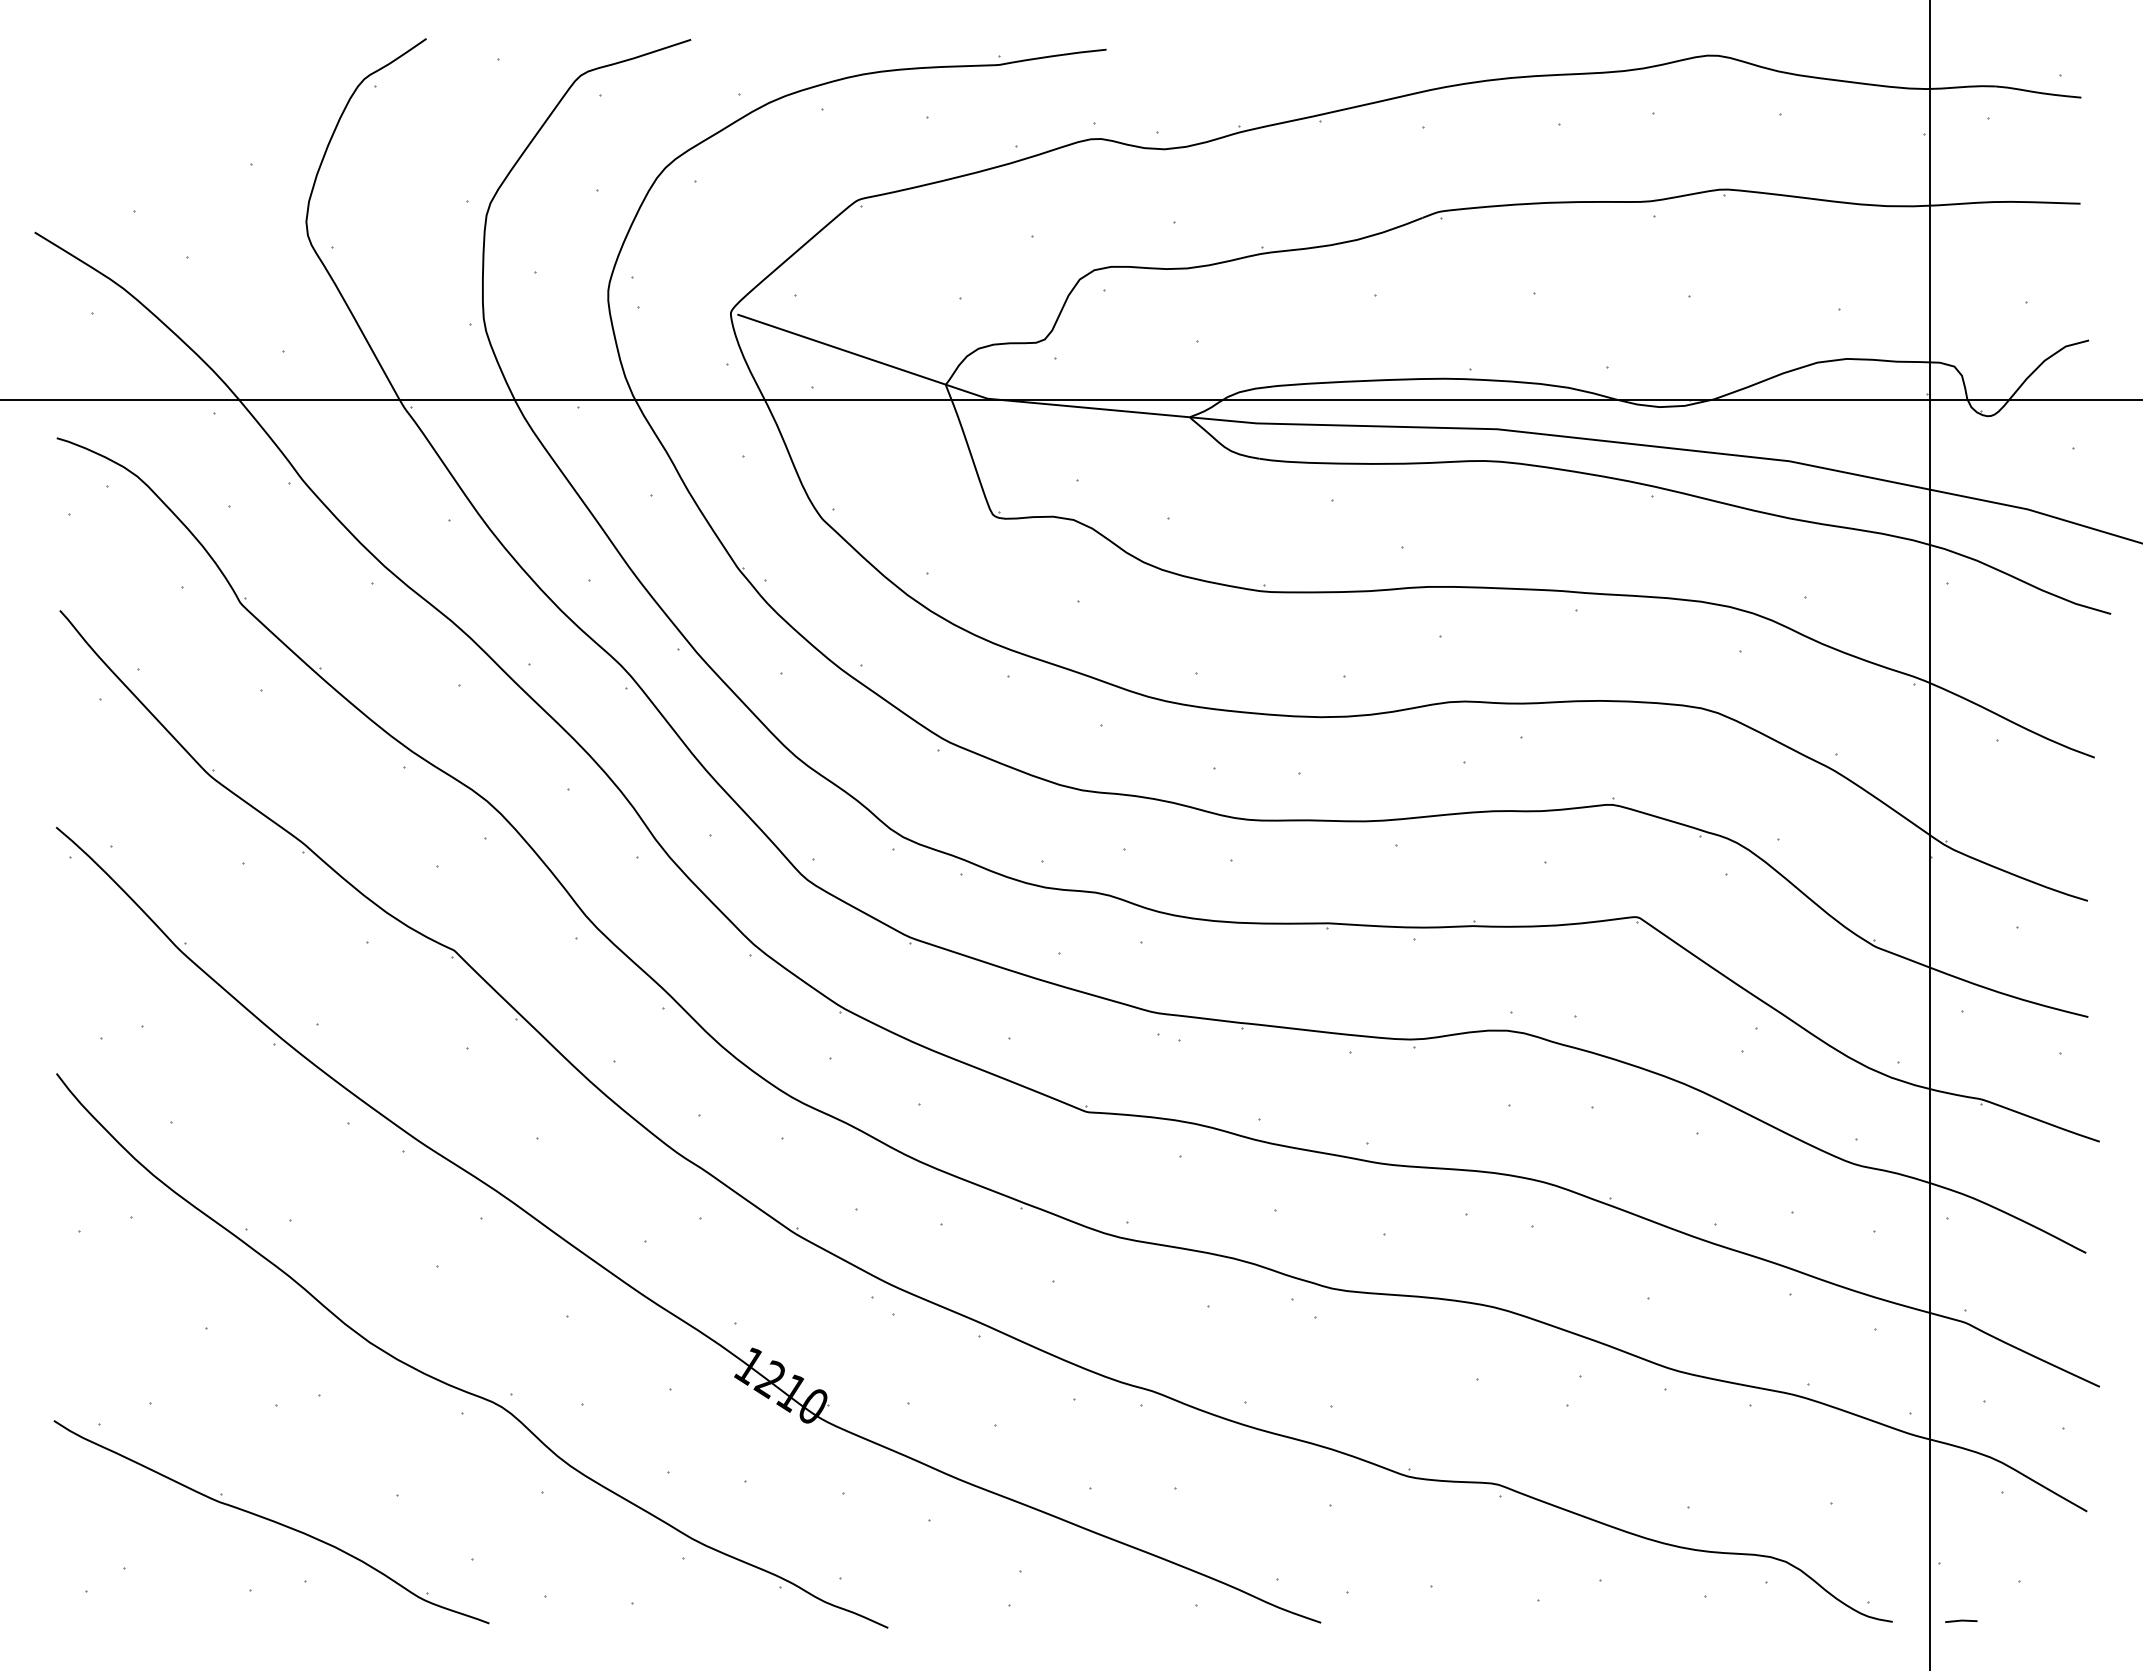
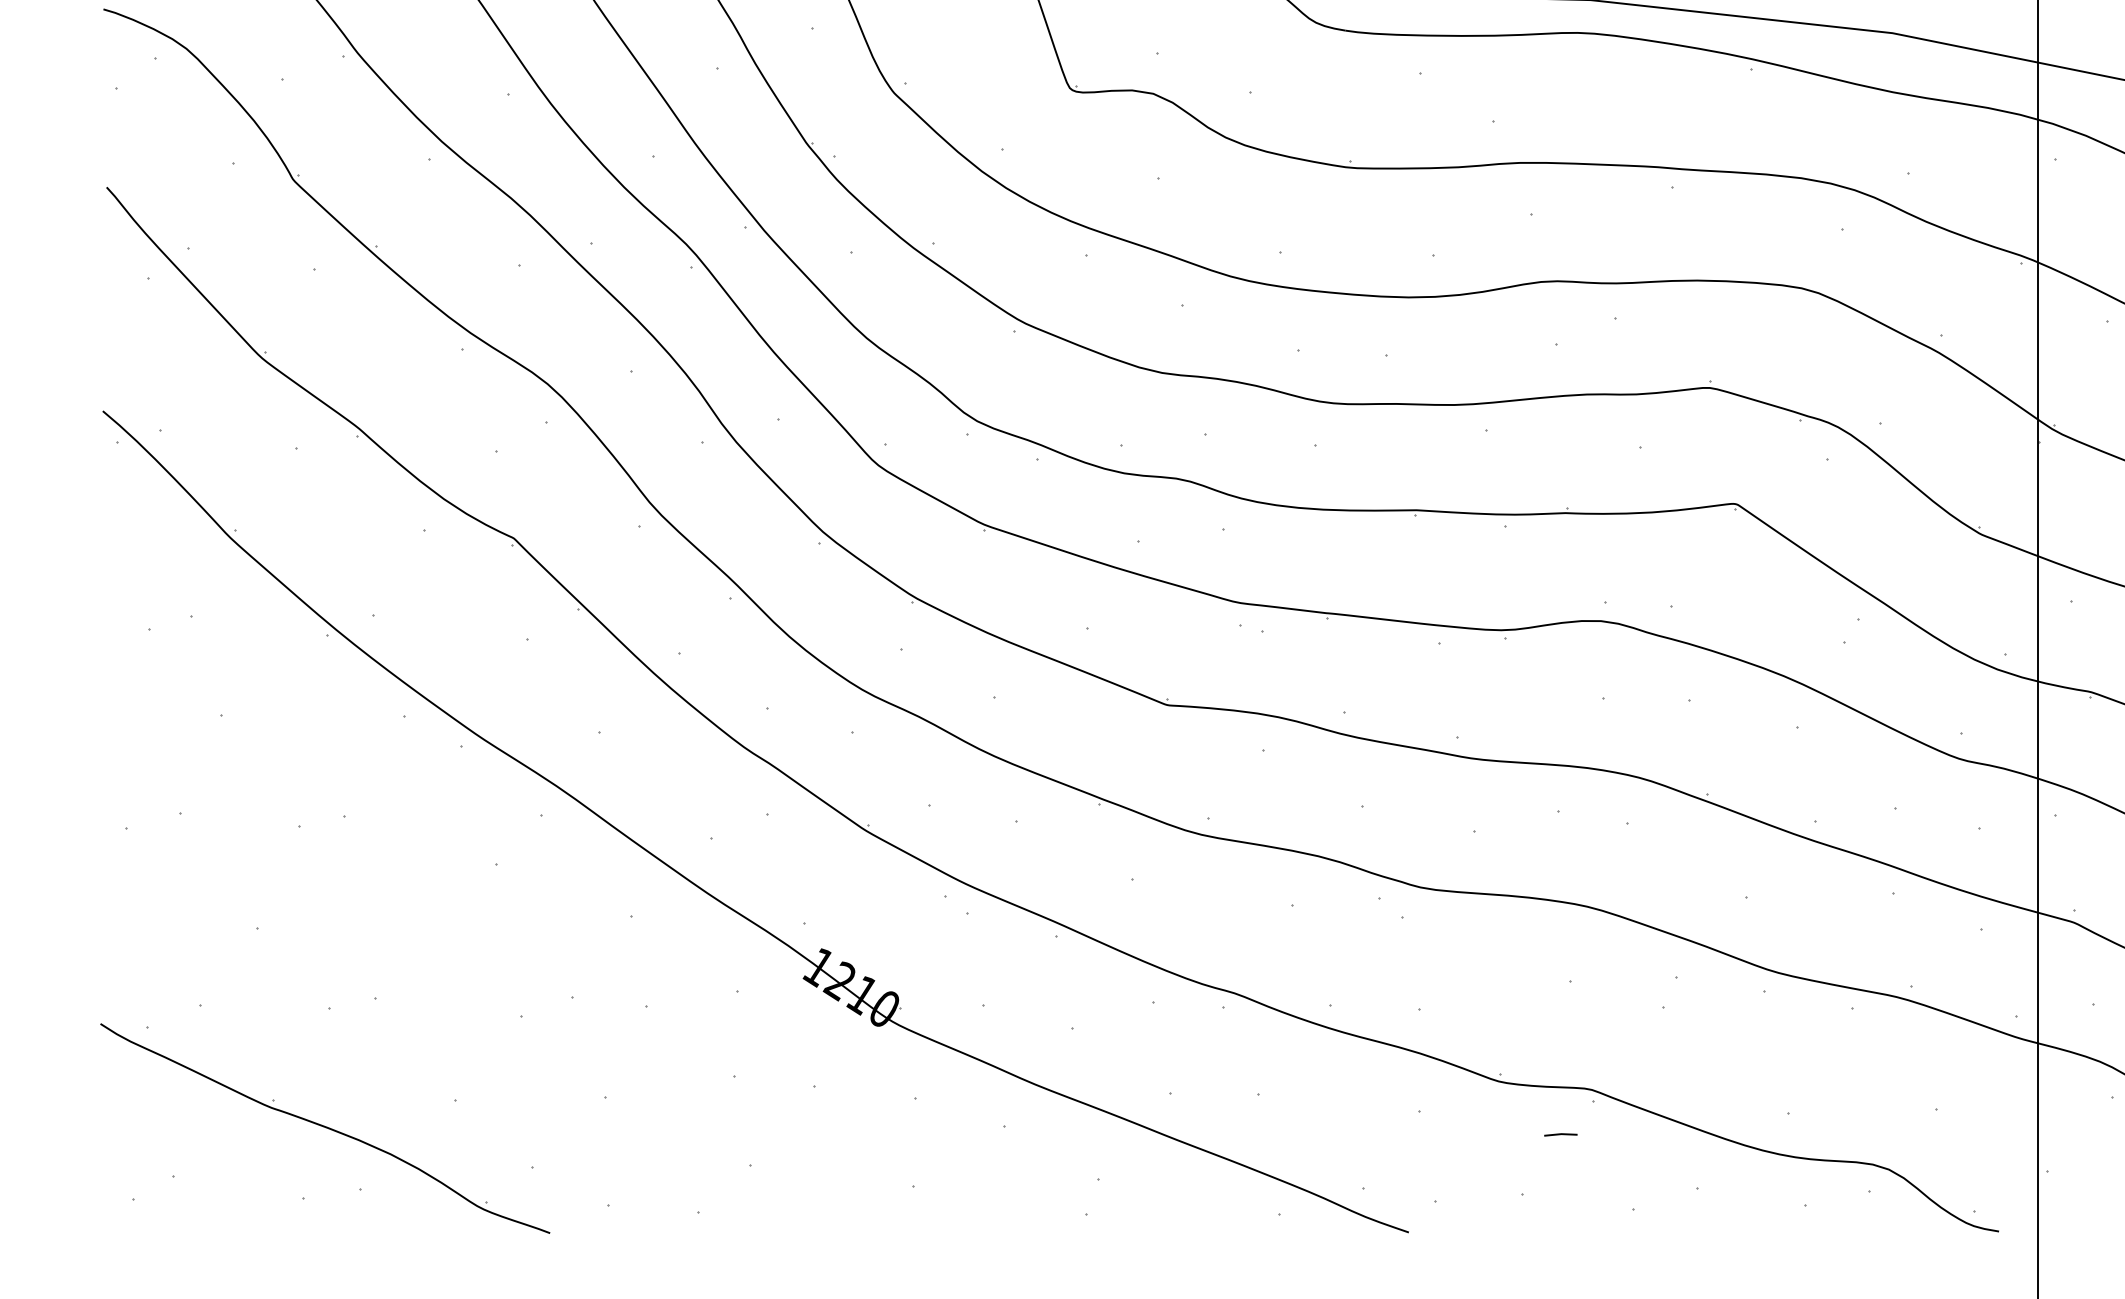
part: (458, 1387) -> (518, 989), removed
line: (1961, 1620) -> (1561, 1134), moved

